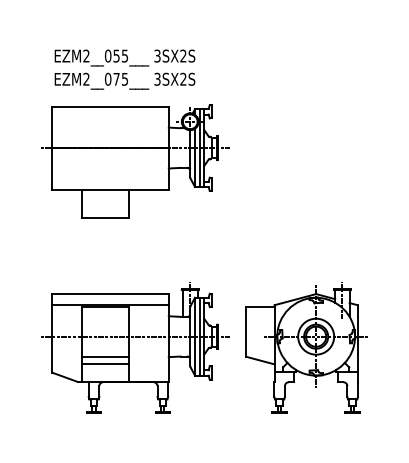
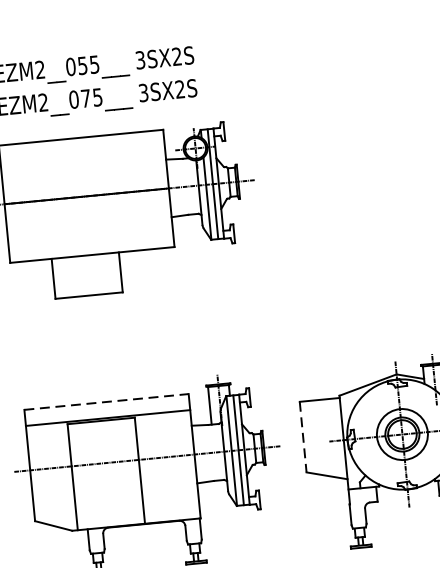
line: (111, 293) -> (107, 401), solid -> dashed
line: (246, 332) -> (303, 438), solid -> dashed
line: (105, 356) -> (107, 491), removed
line: (105, 364) -> (108, 502), removed

